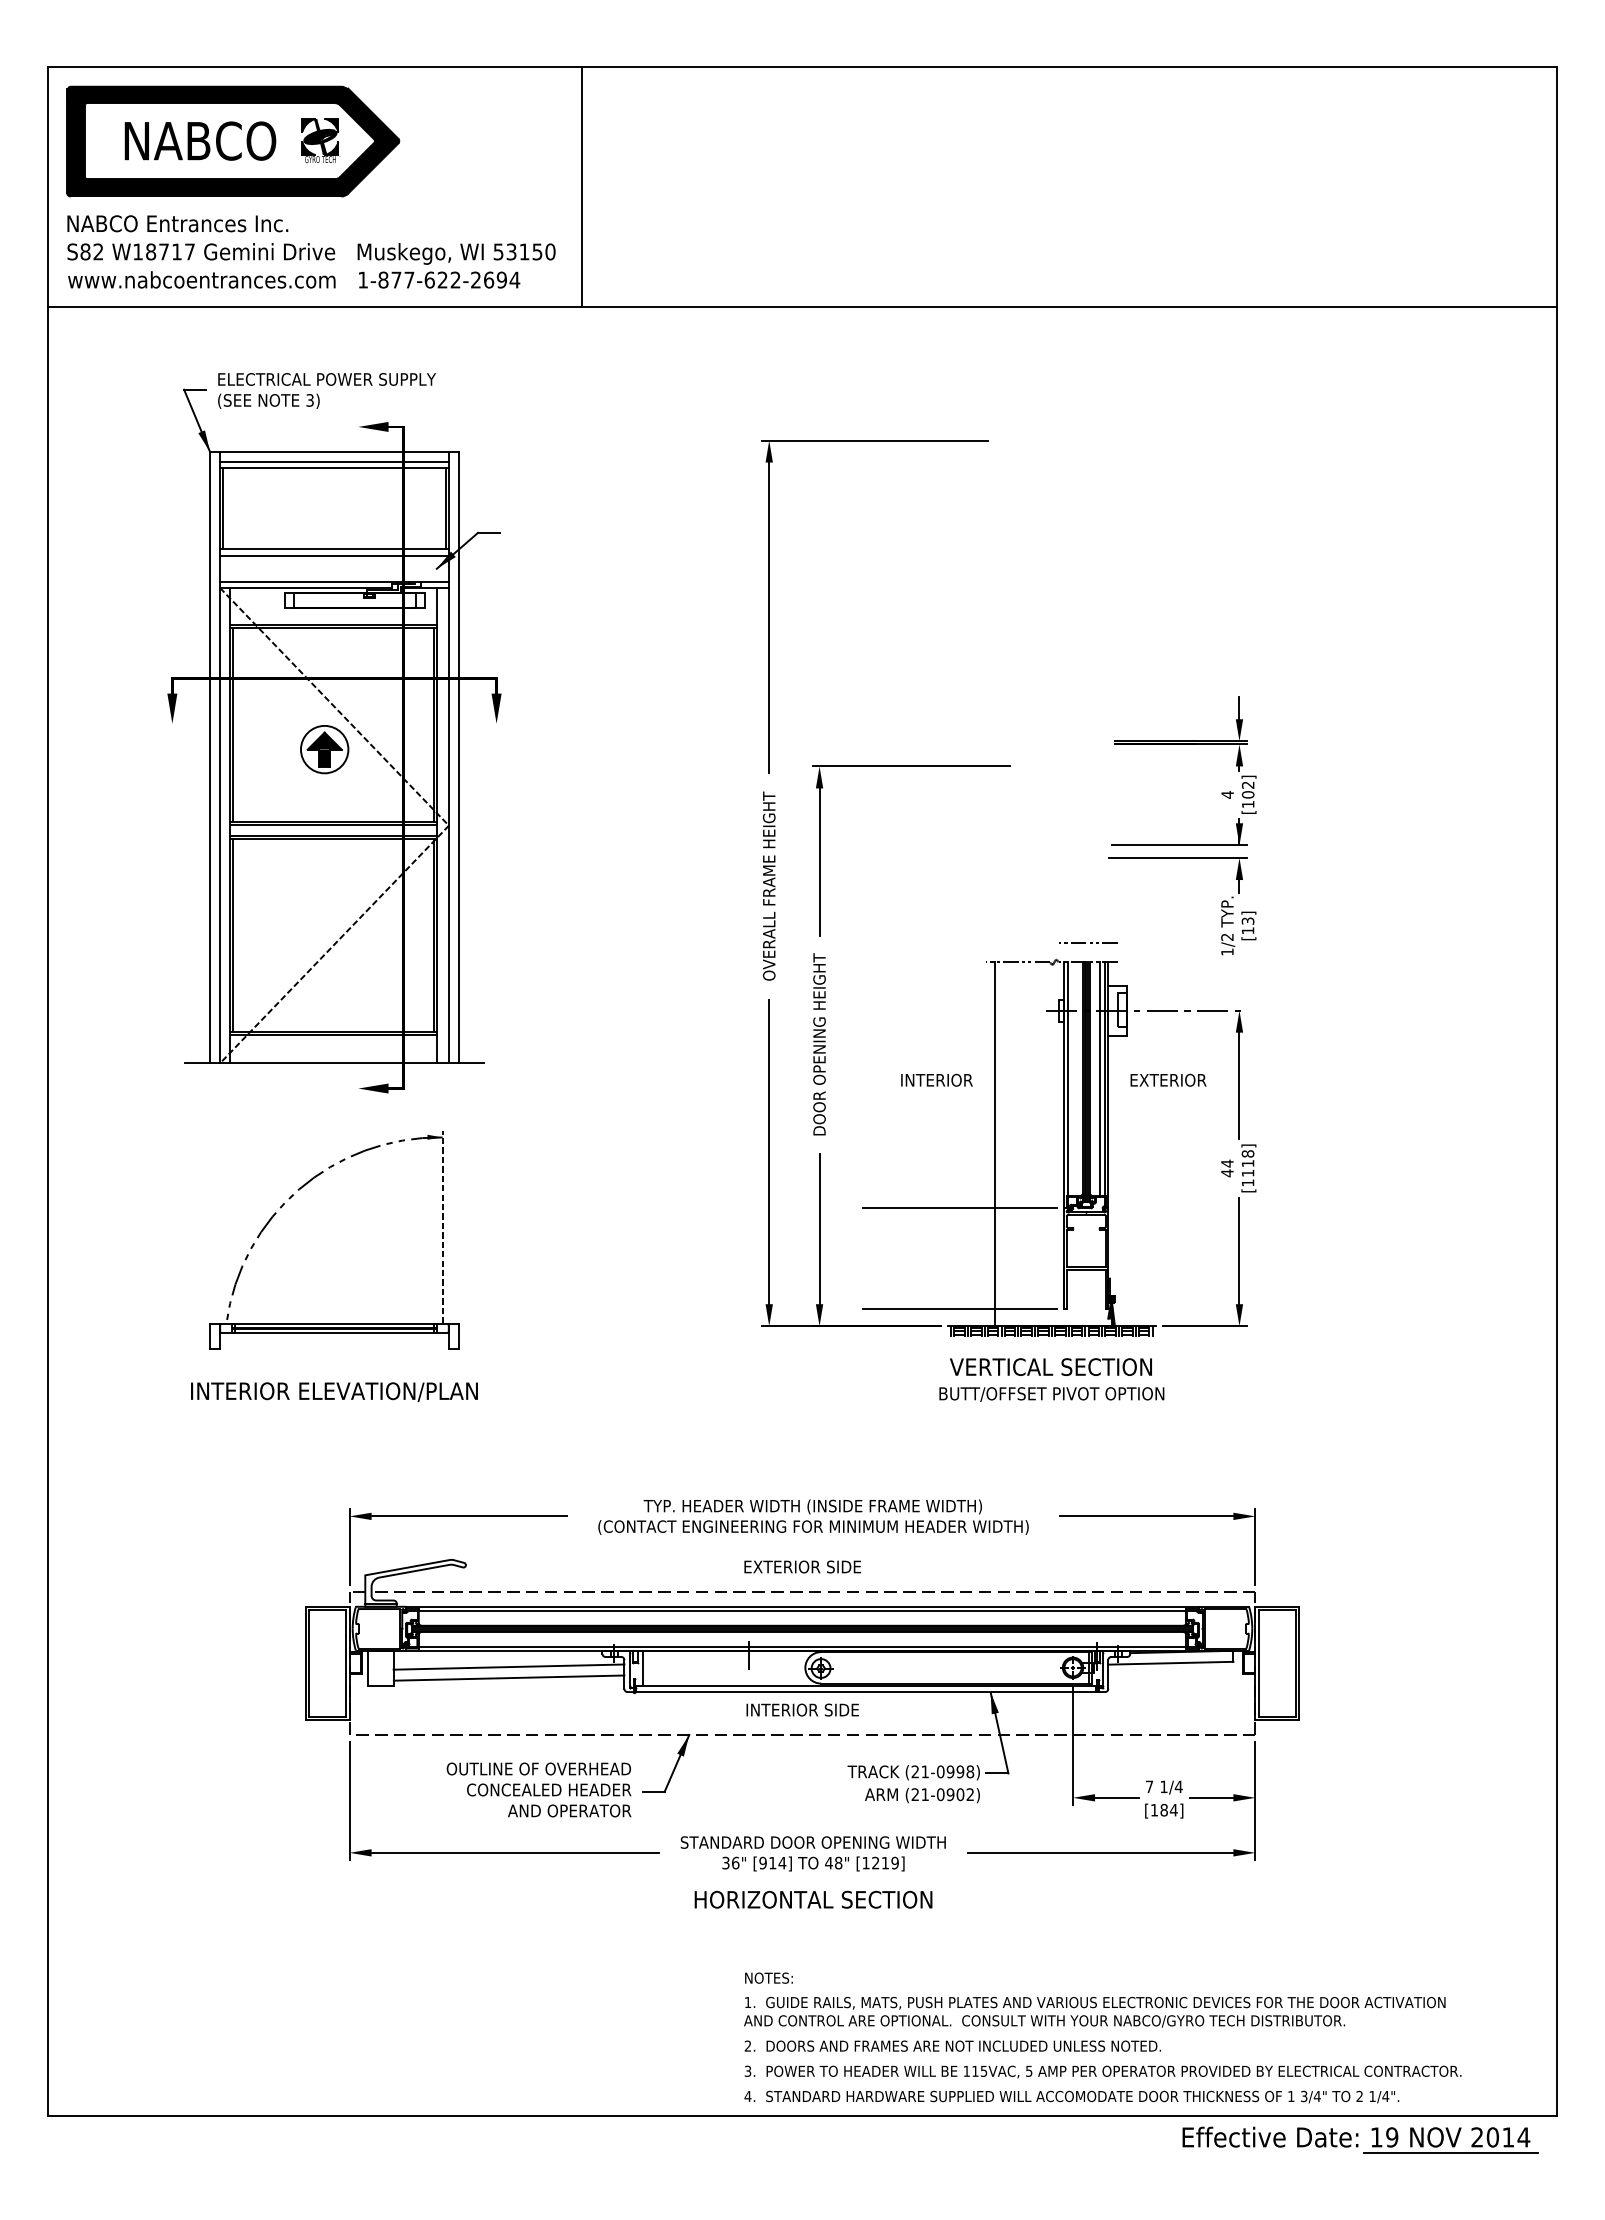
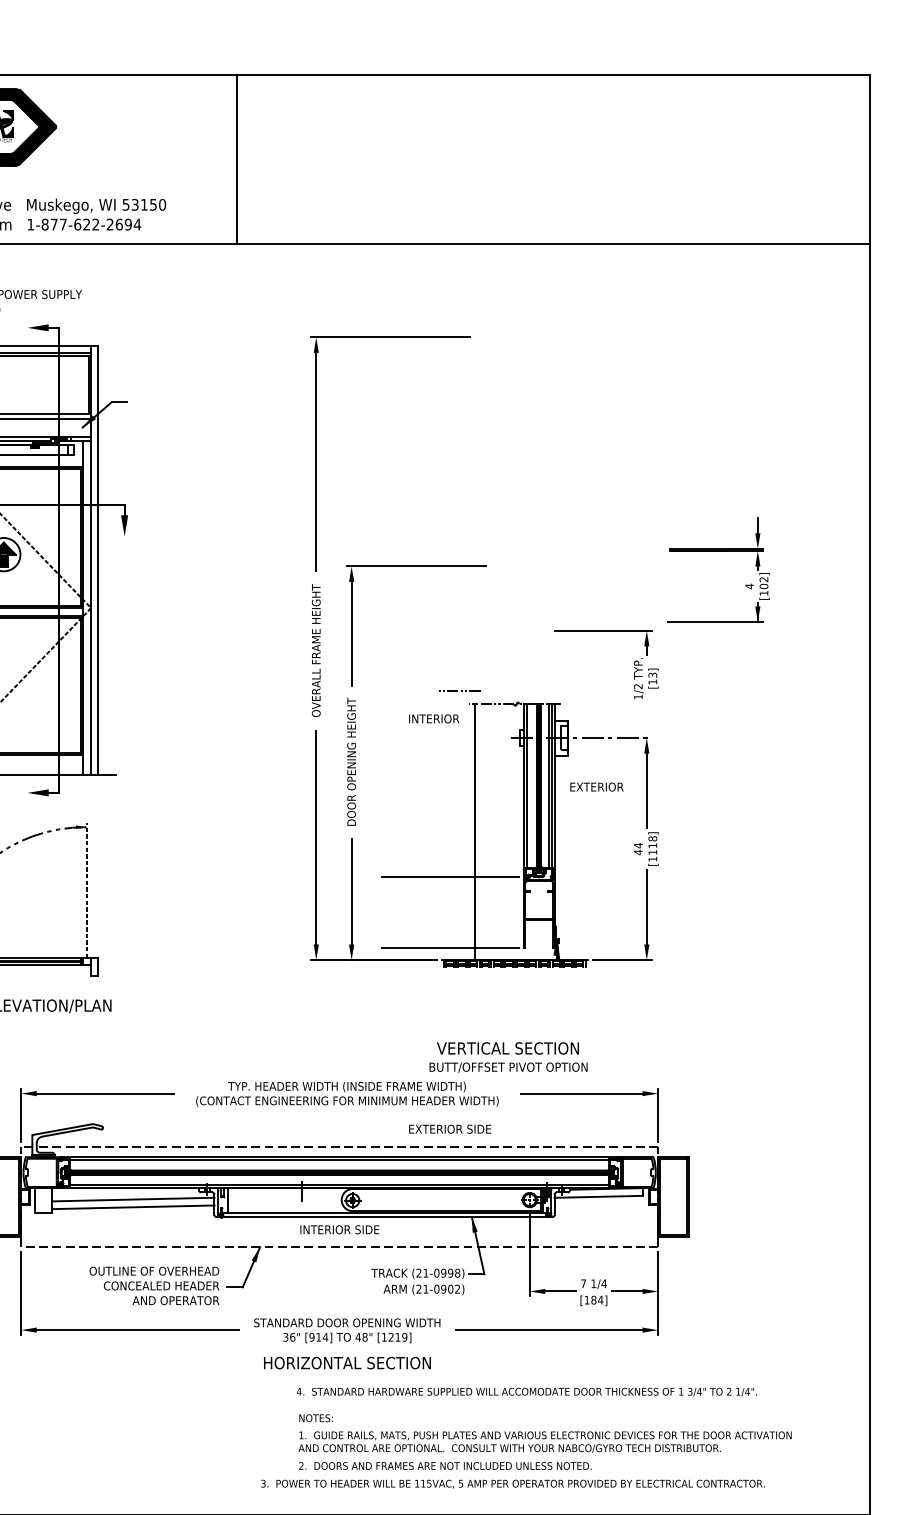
line: (581, 186) -> (237, 158), moved
part: (1183, 744) -> (718, 551), moved
line: (1090, 942) -> (461, 690), moved
text: (936, 1079) -> (433, 718), moved
text: (1051, 1379) -> (508, 1057), moved
text: (802, 1566) -> (450, 1128), moved
text: (1102, 2071) -> (512, 1483), moved
text: (1071, 2096) -> (526, 1391), moved

